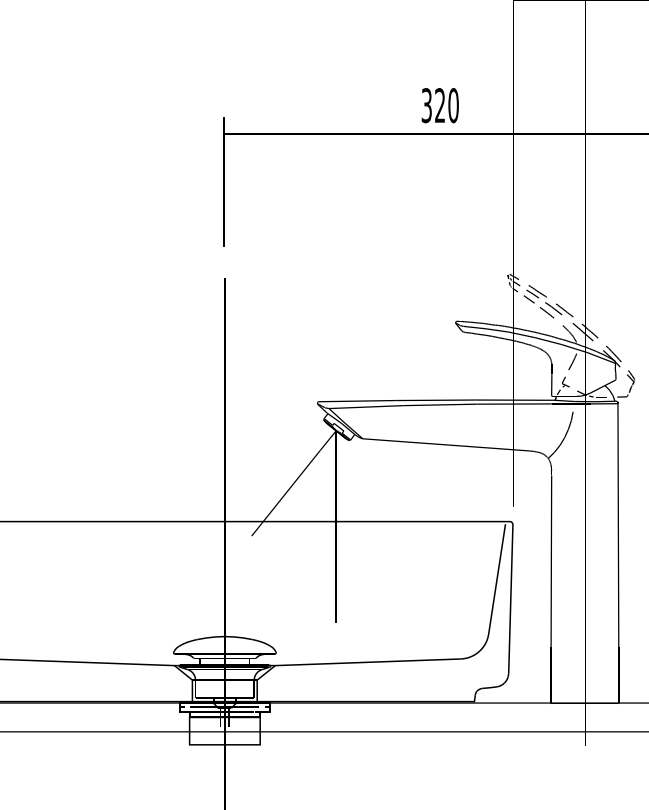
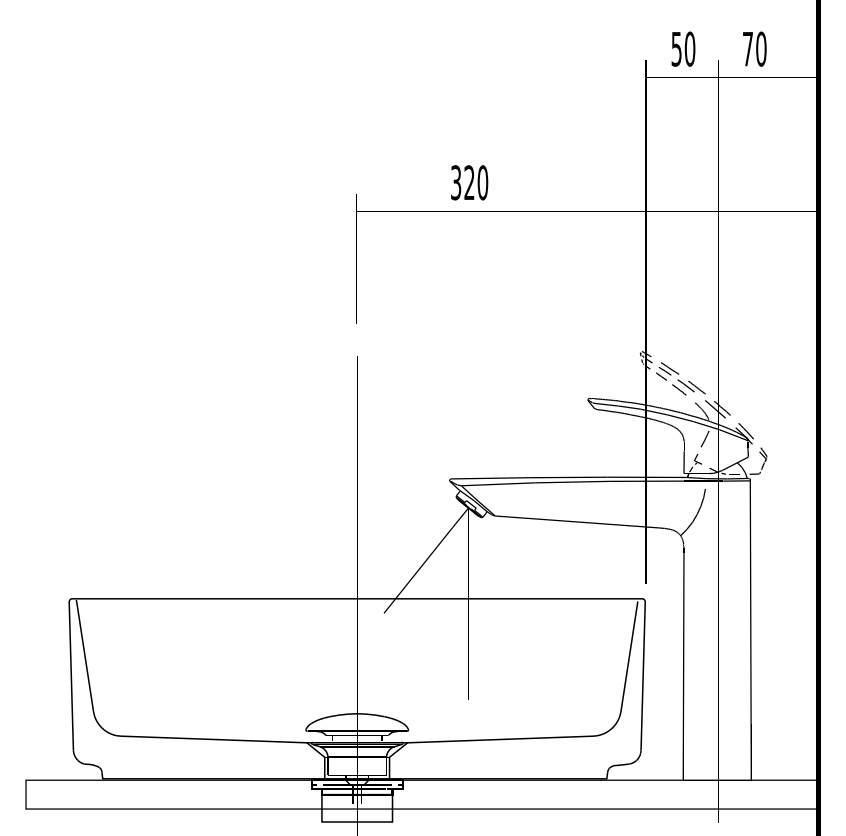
text: (440, 105) -> (469, 182), moved

